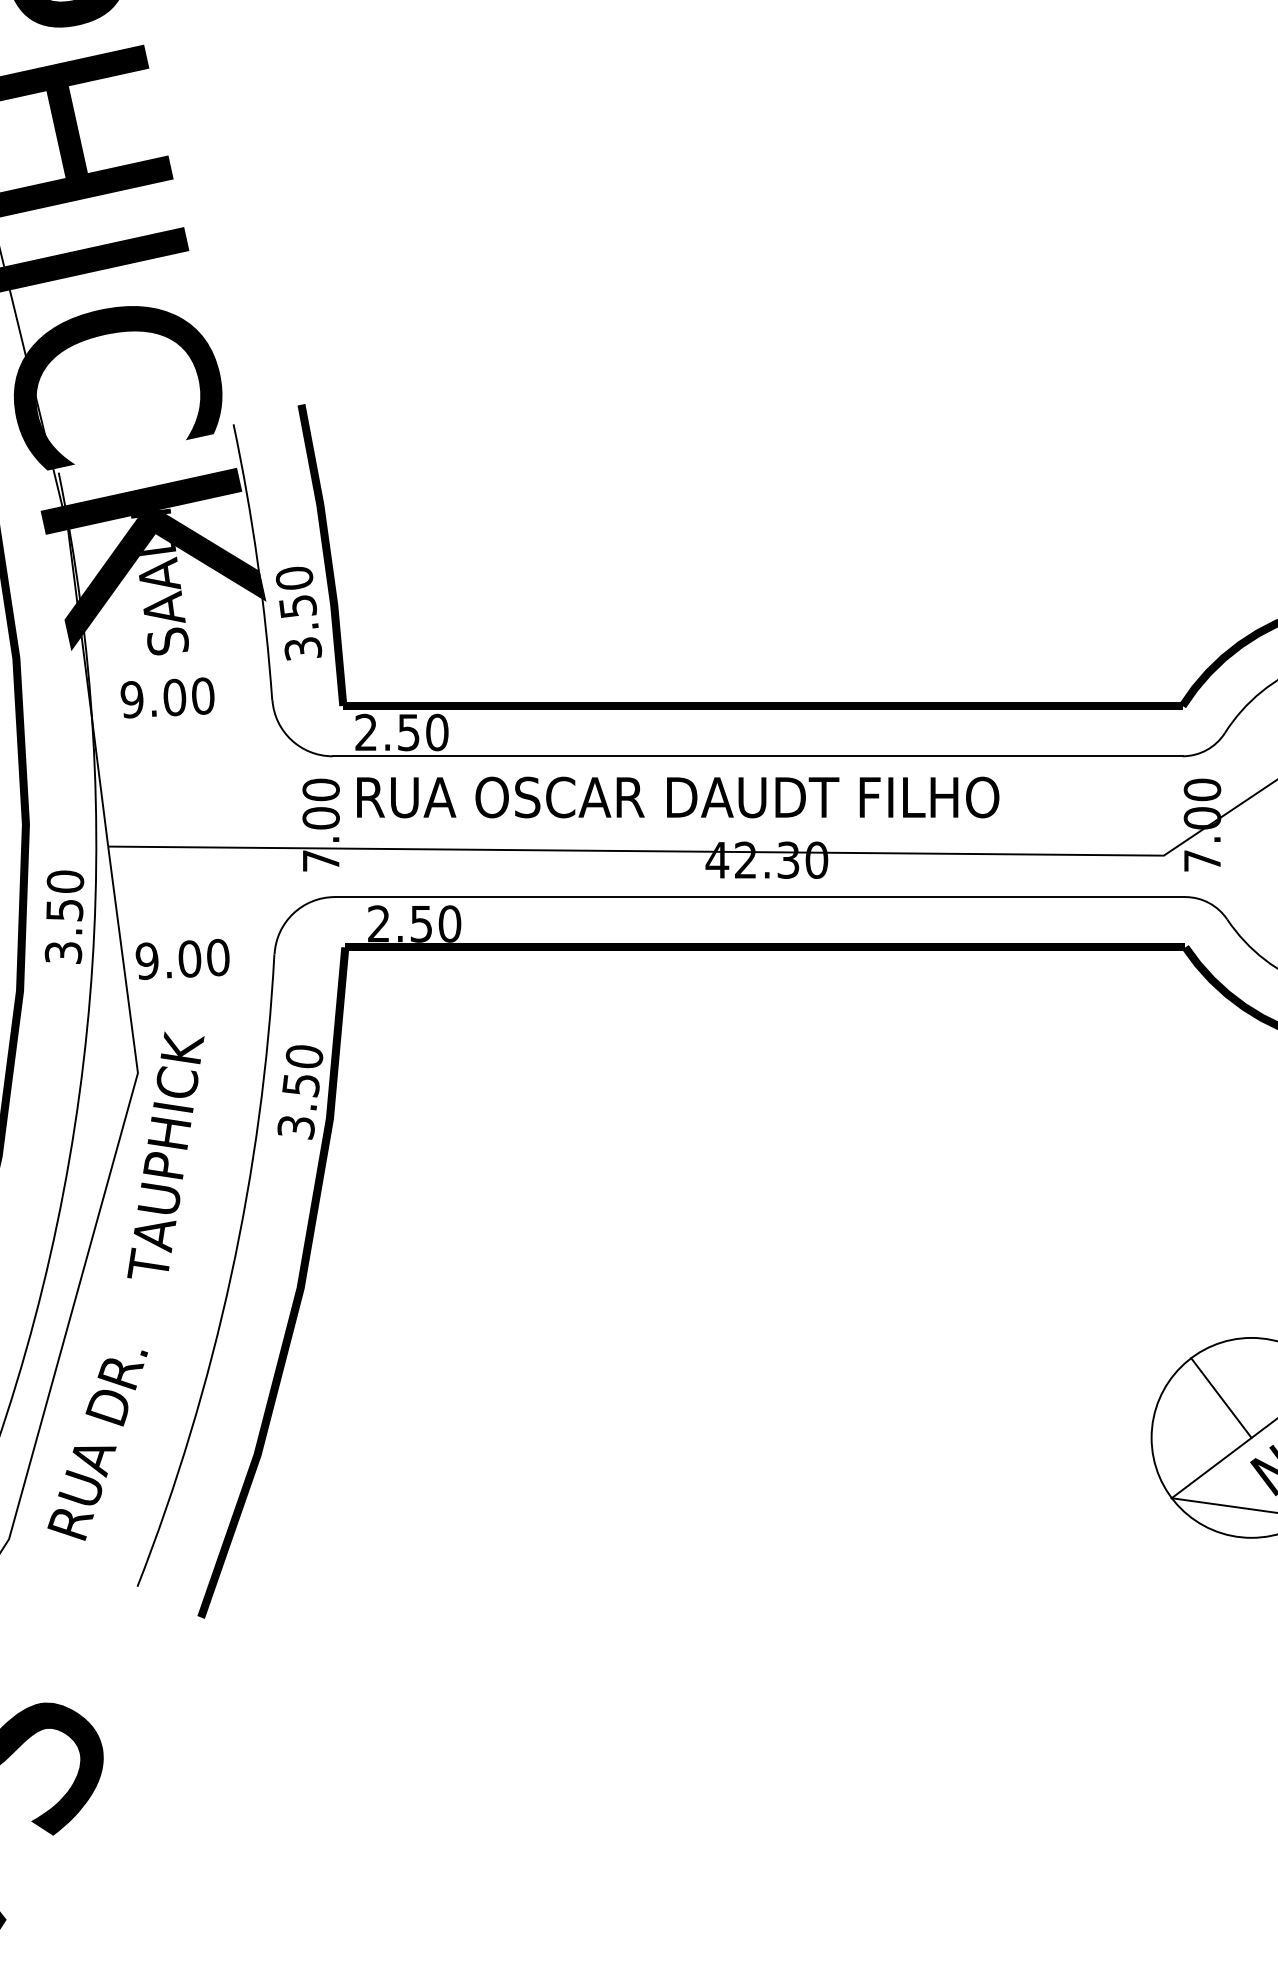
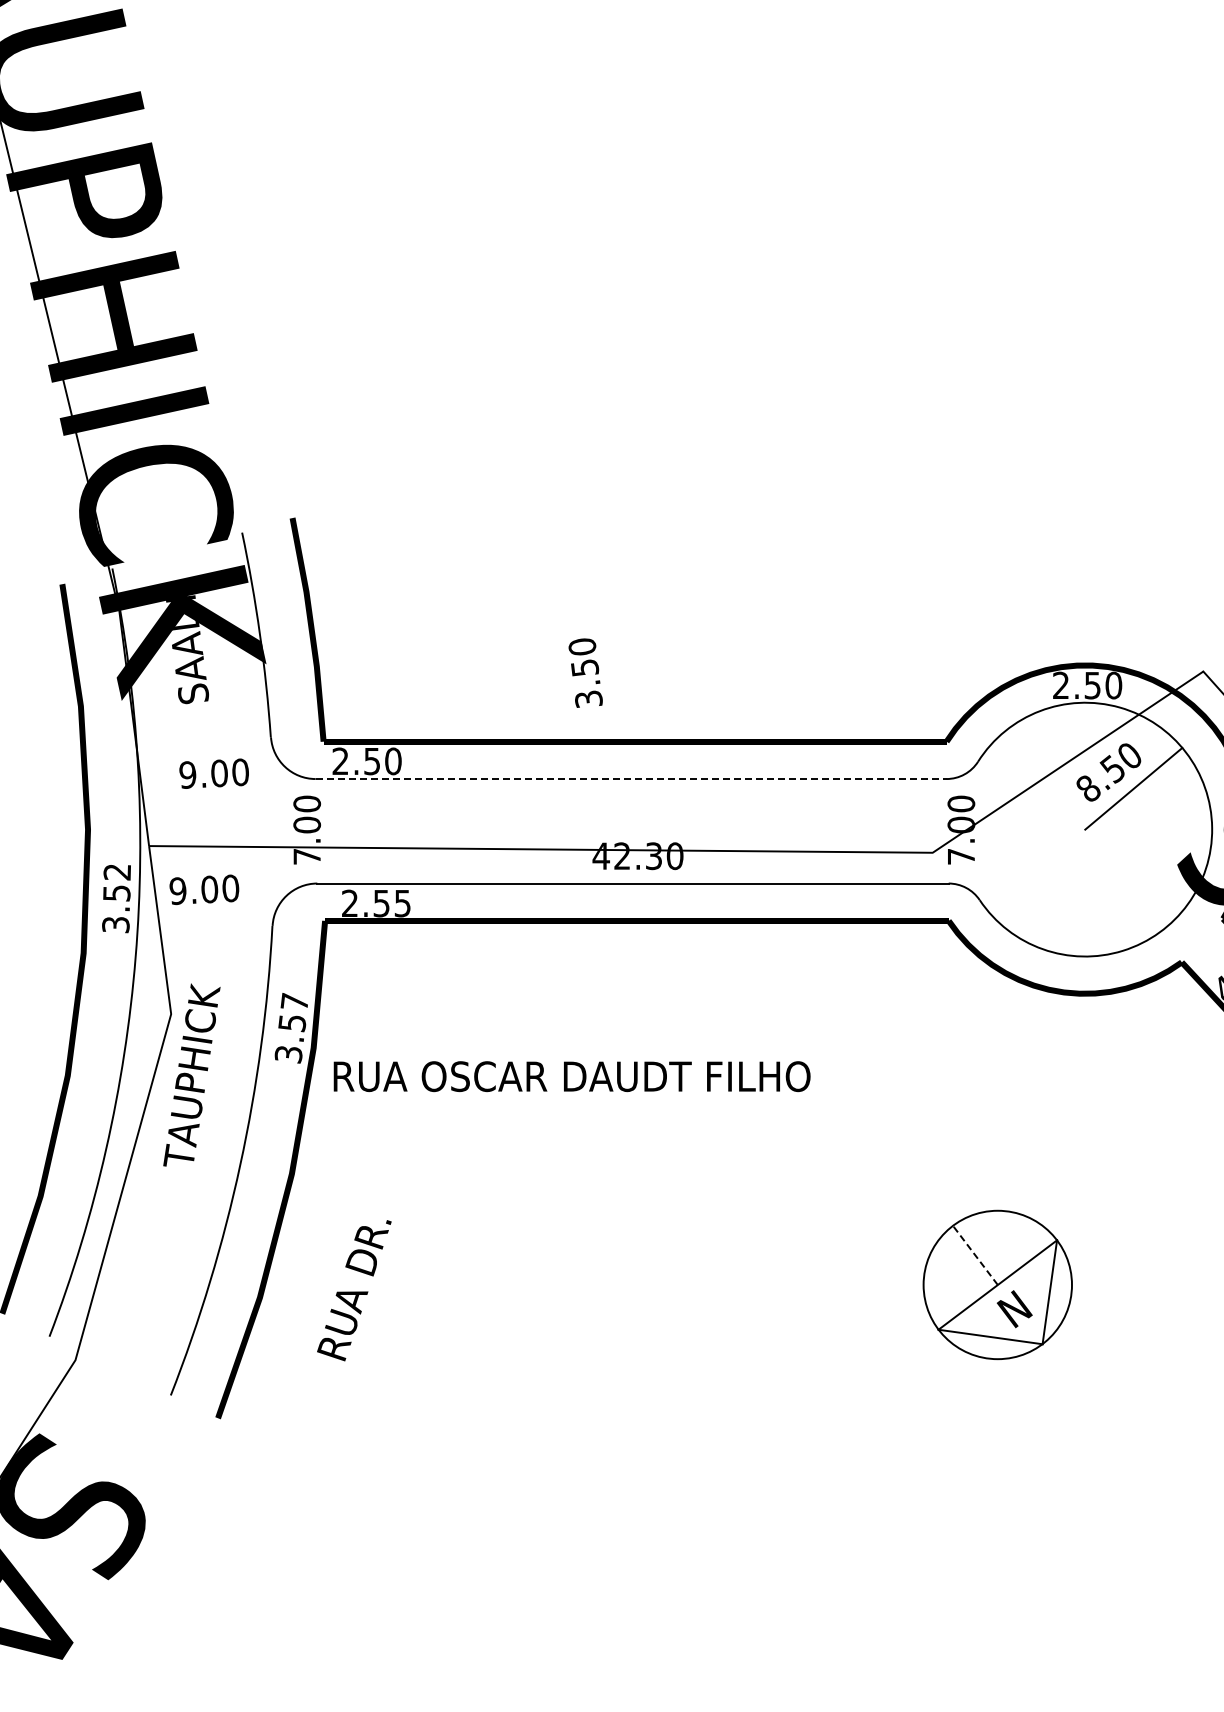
text: (298, 612) -> (585, 672), moved
text: (166, 697) -> (213, 773), moved
line: (758, 756) -> (631, 779), solid -> dashed
text: (677, 797) -> (571, 1076), moved
text: (65, 880) -> (117, 871), 3.50 -> 3.52
text: (449, 923) -> (402, 903), 2.50 -> 2.55
text: (182, 958) -> (204, 889), moved
text: (304, 1055) -> (294, 1001), 3.50 -> 3.57
line: (1221, 1398) -> (975, 1255), solid -> dashed
text: (97, 1445) -> (354, 1290), moved

